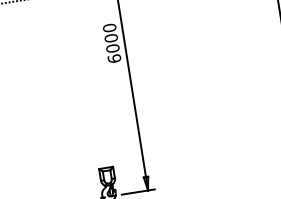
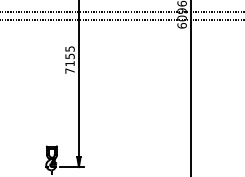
text: (111, 42) -> (69, 59), 6000 -> 7155

